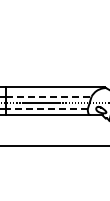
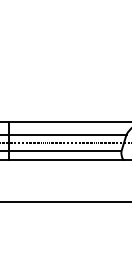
line: (48, 96) -> (67, 134), dashed -> solid
line: (47, 108) -> (65, 150), dashed -> solid

